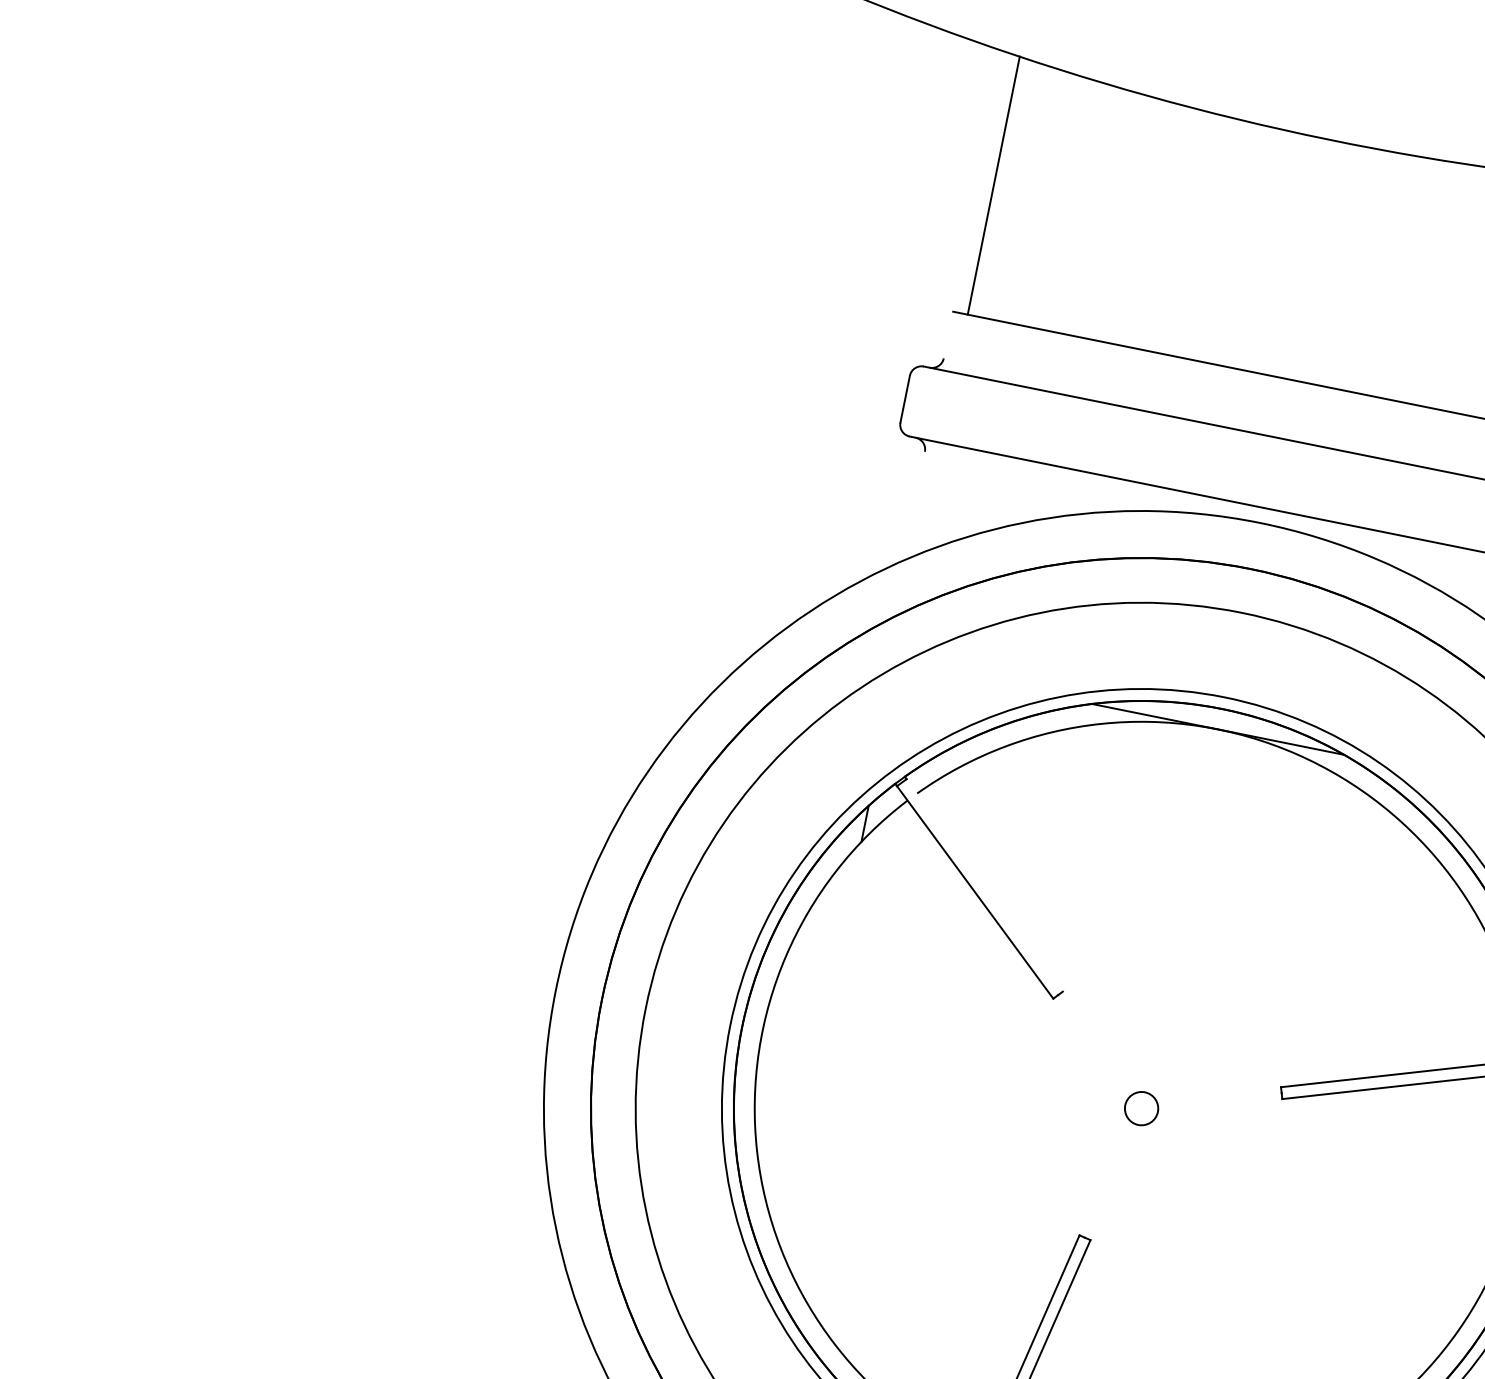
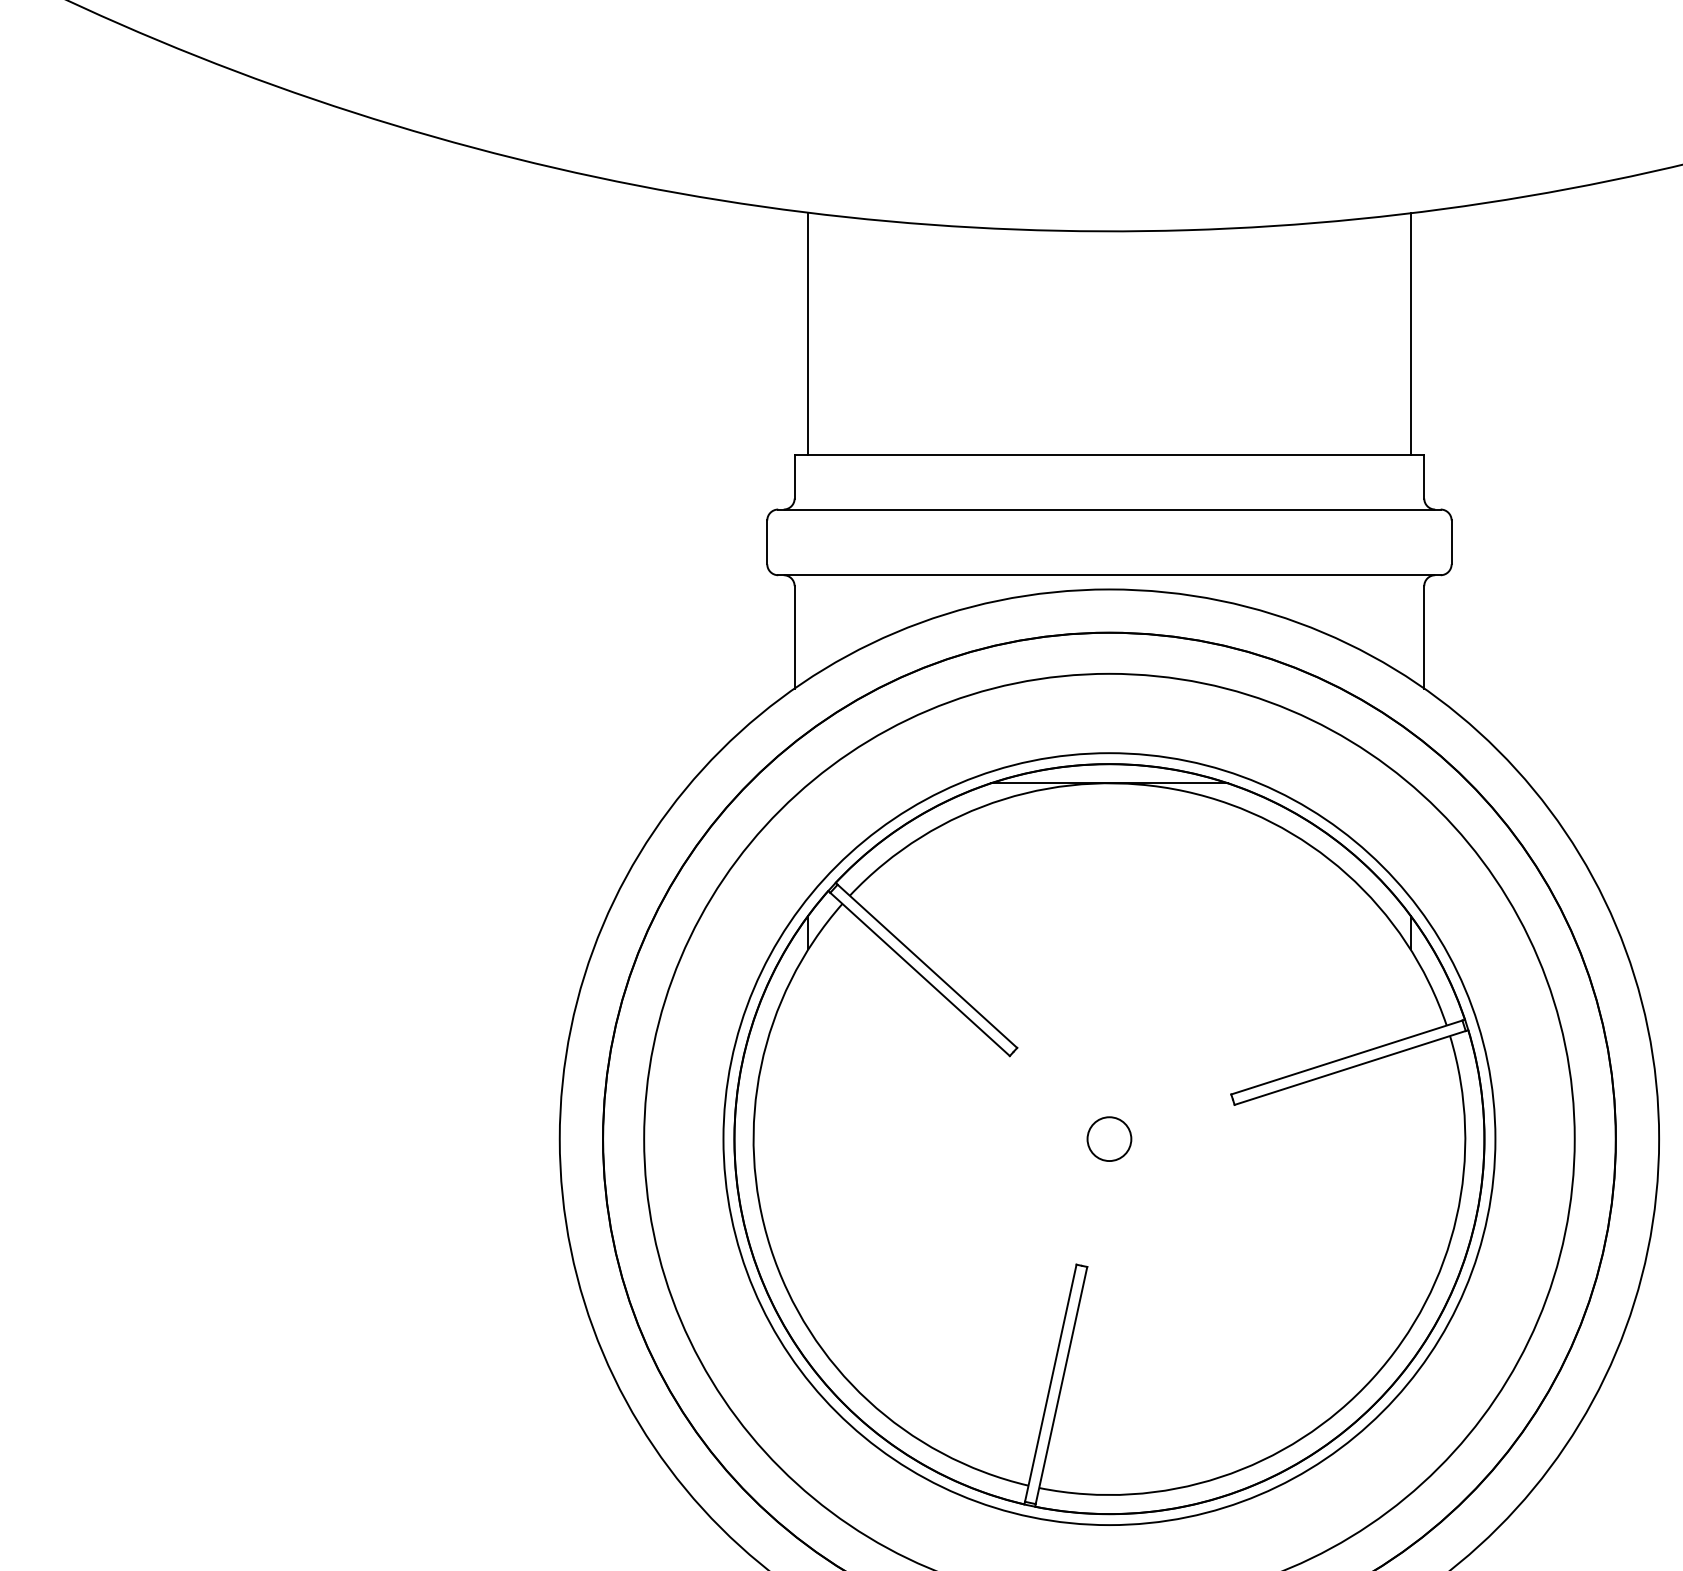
line: (948, 334) -> (794, 476), added
line: (913, 506) -> (794, 637), added
line: (985, 884) -> (927, 965), added
circle: (1141, 1109) -> (1109, 1139), size x1.43

